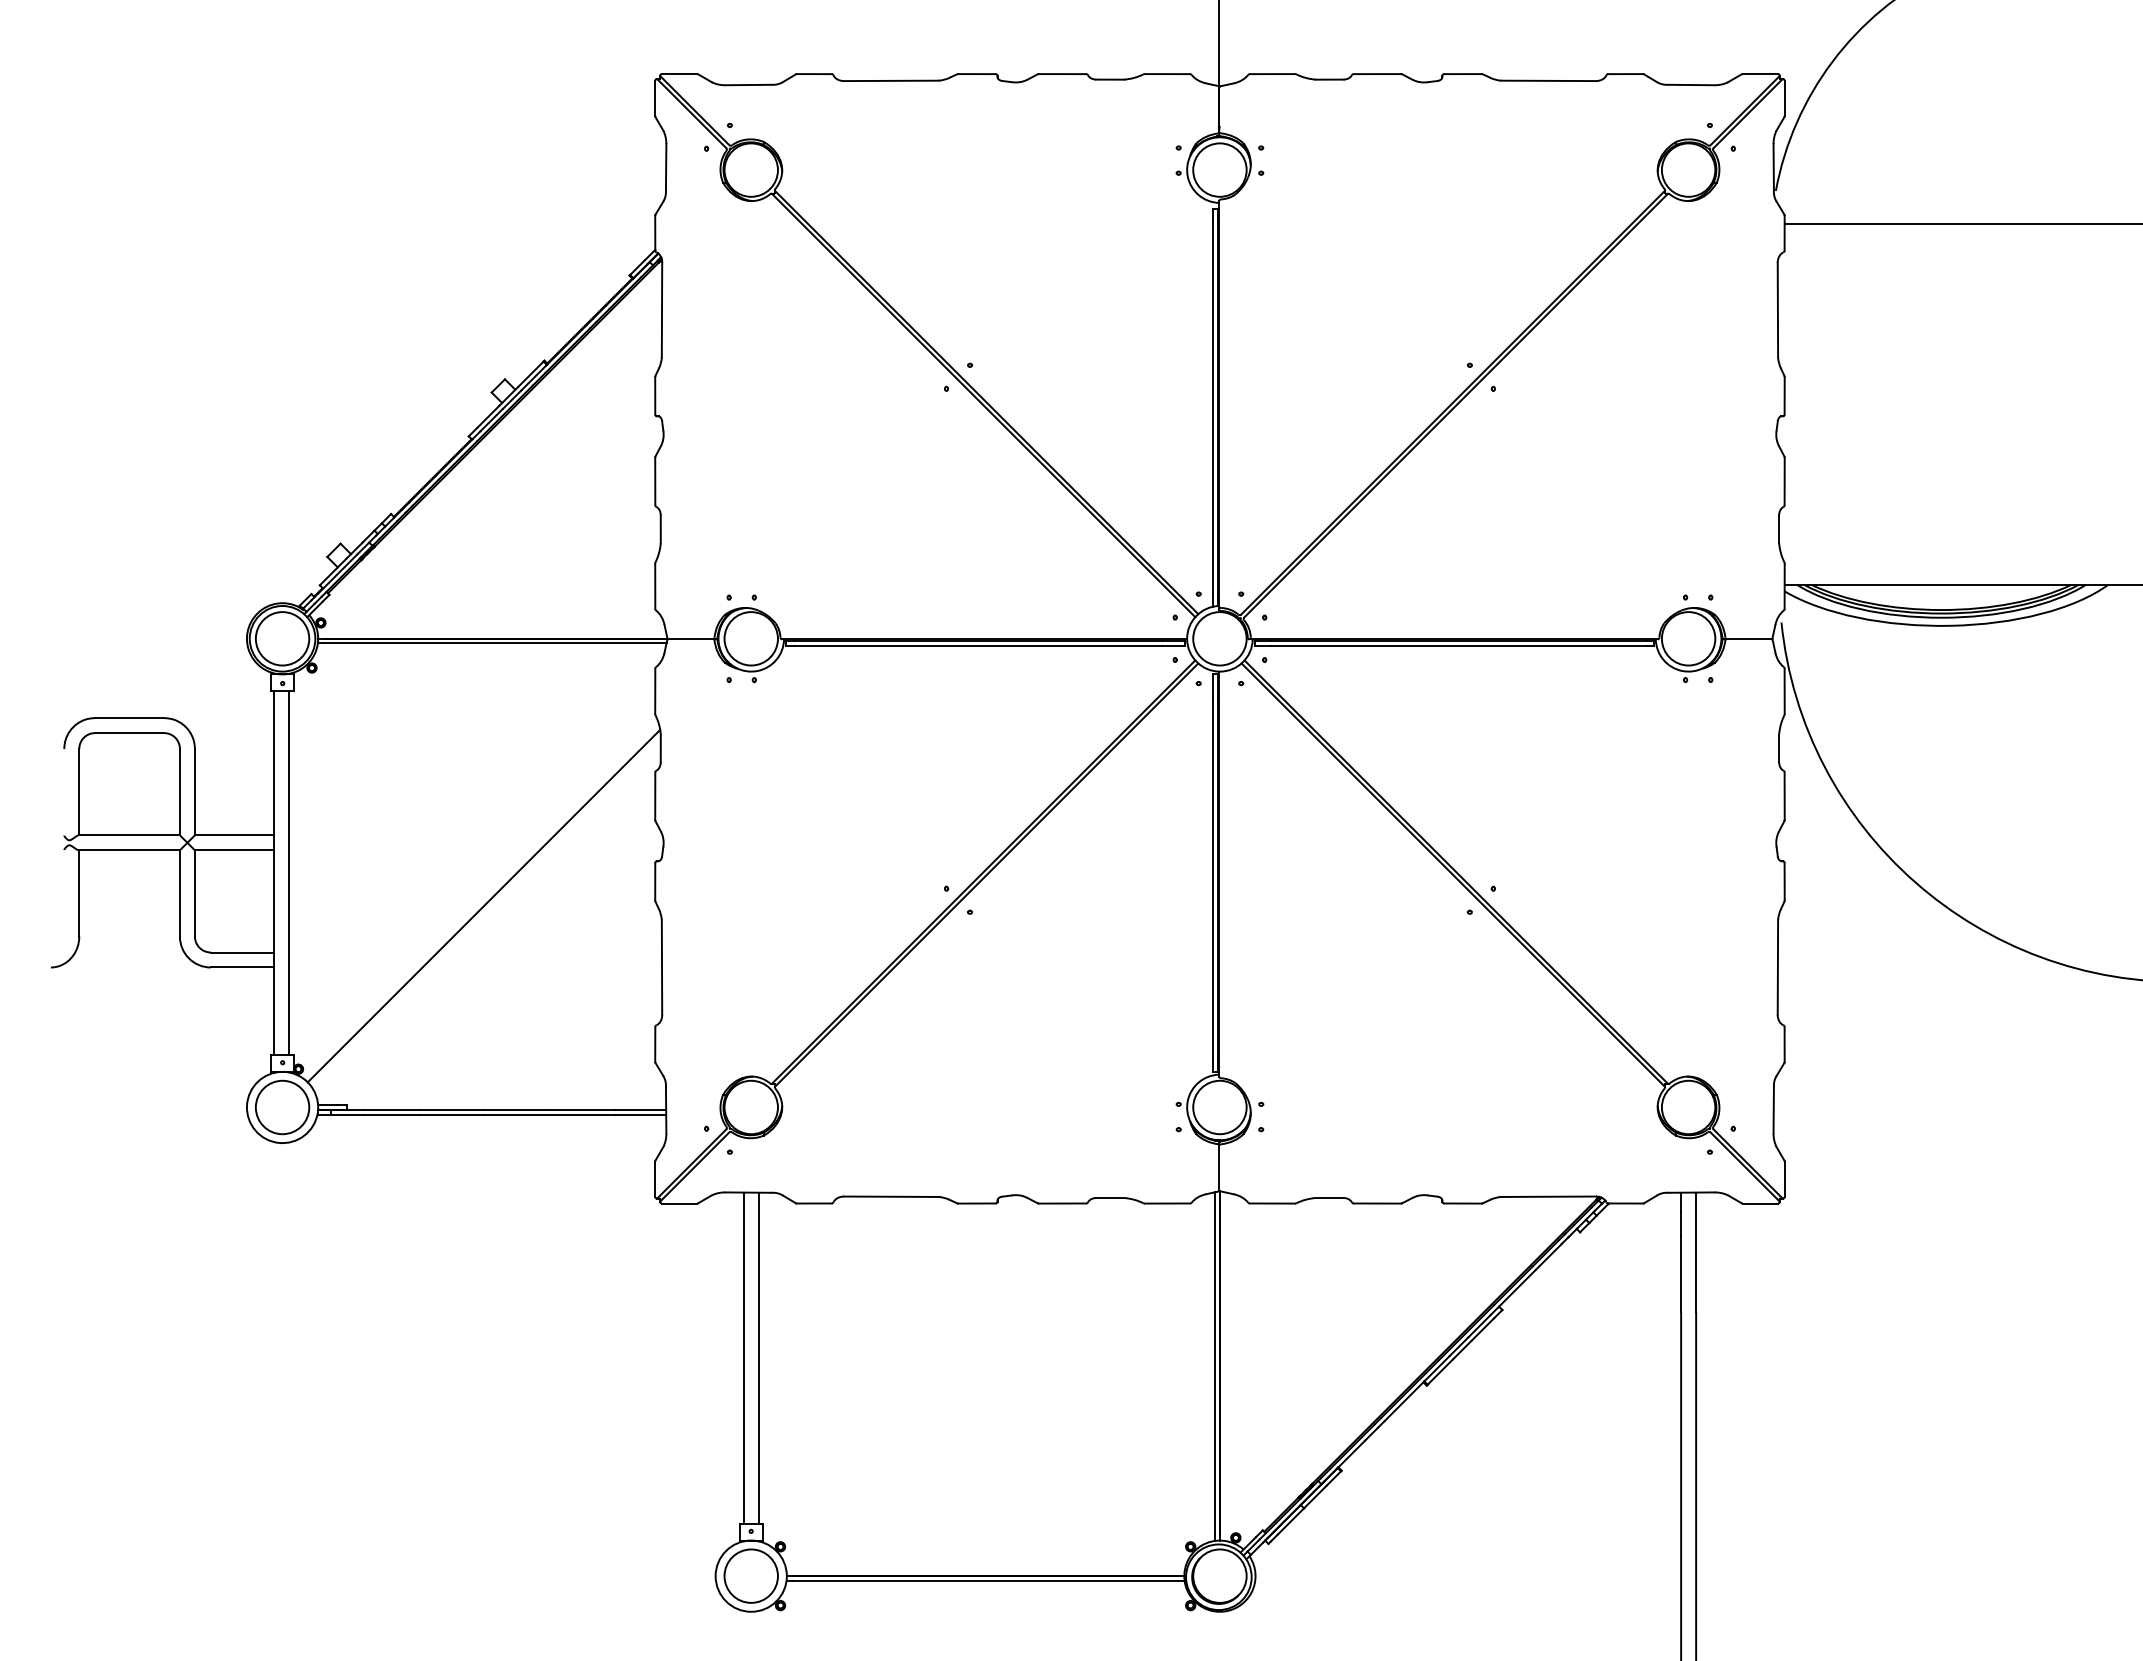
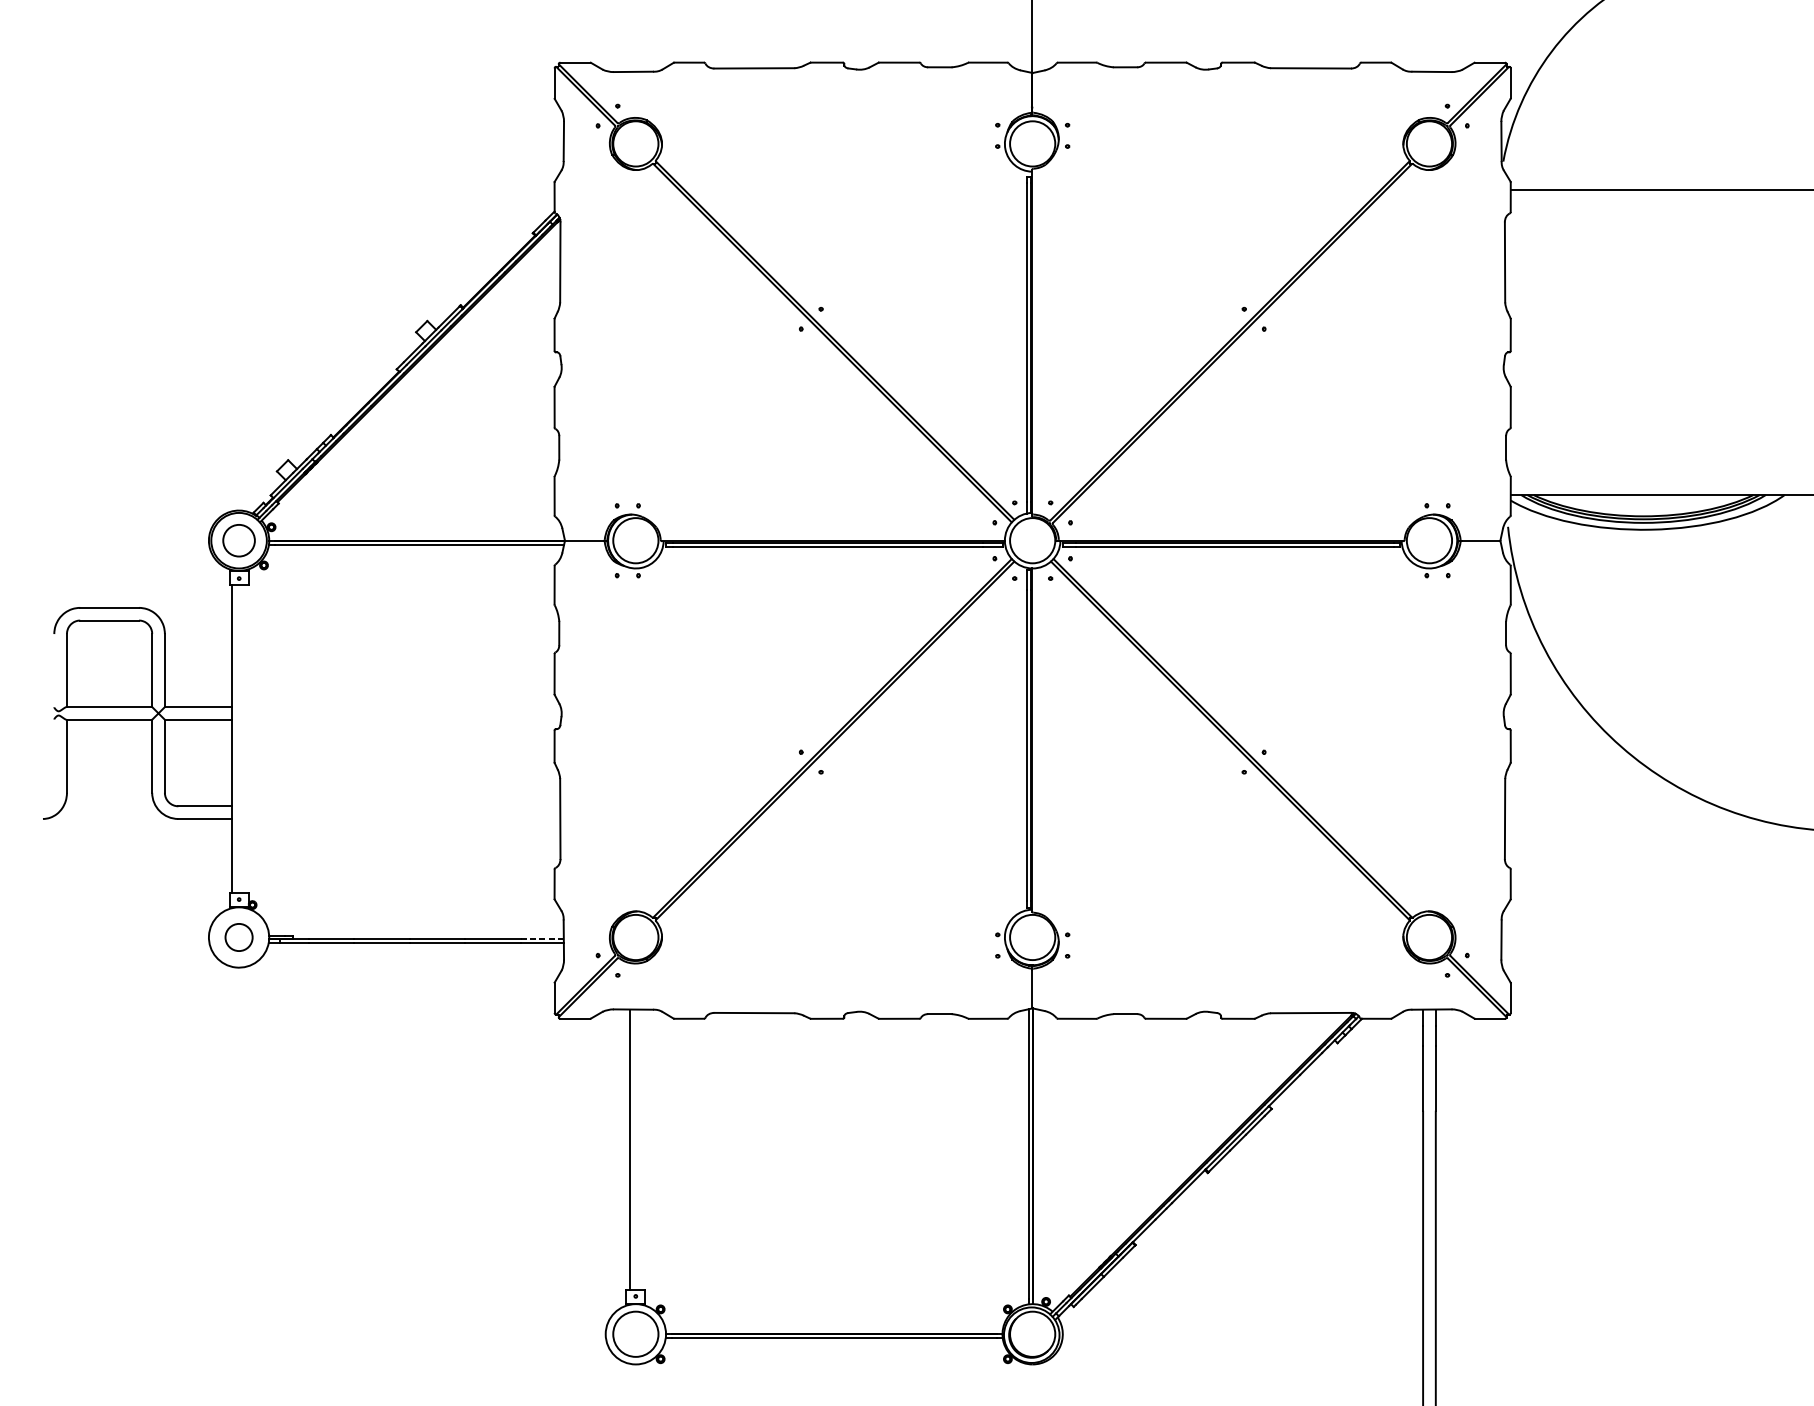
circle: (282, 638) -> (239, 540), size x0.7
line: (288, 872) -> (244, 738), removed
line: (483, 905) -> (409, 766), removed
circle: (282, 1107) -> (239, 937), size x0.6
line: (640, 1109) -> (542, 939), solid -> dashed
line: (758, 1358) -> (642, 1150), removed

